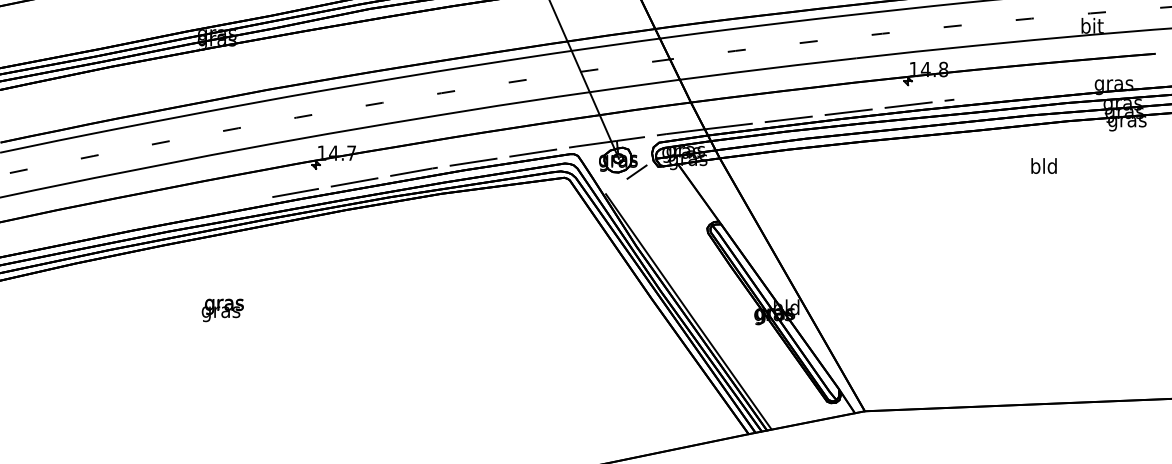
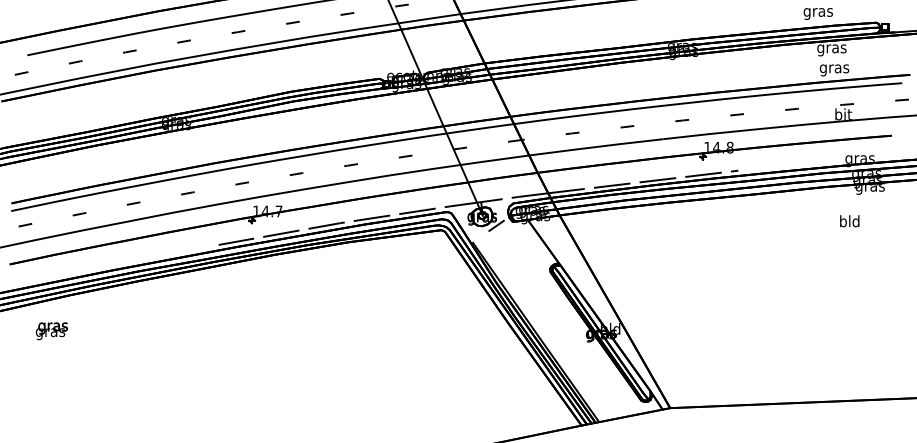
text: (1043, 166) -> (849, 221), moved
text: (222, 310) -> (51, 331), moved

